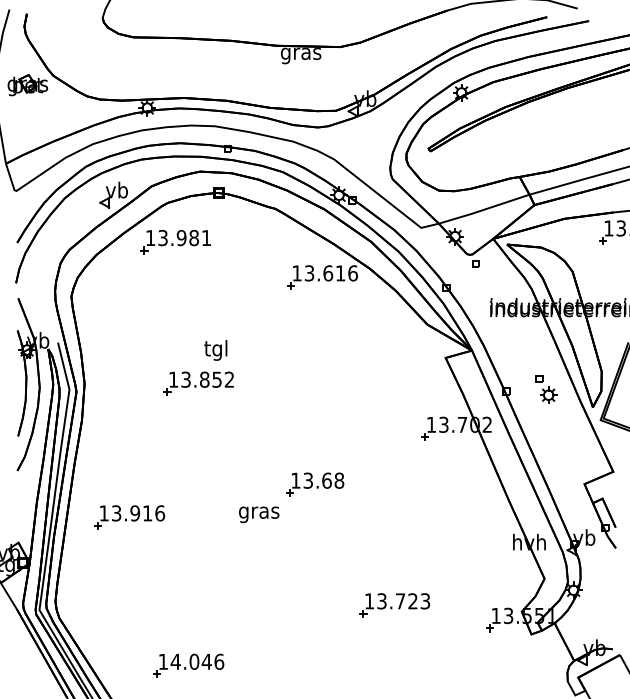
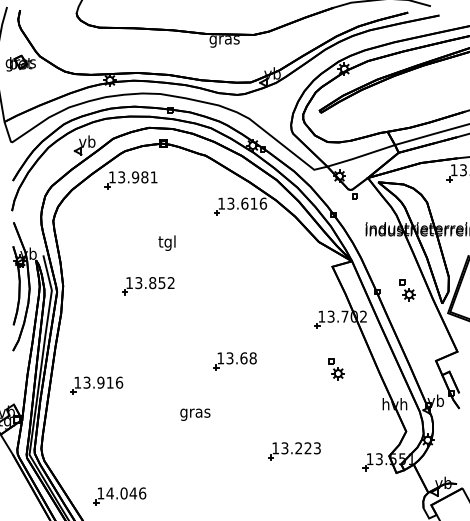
text: (215, 349) -> (166, 242), moved
part: (451, 495) -> (336, 369), added
text: (259, 514) -> (195, 414), moved
text: (400, 601) -> (298, 448), 13.723 -> 13.223
part: (188, 665) -> (119, 496), moved

